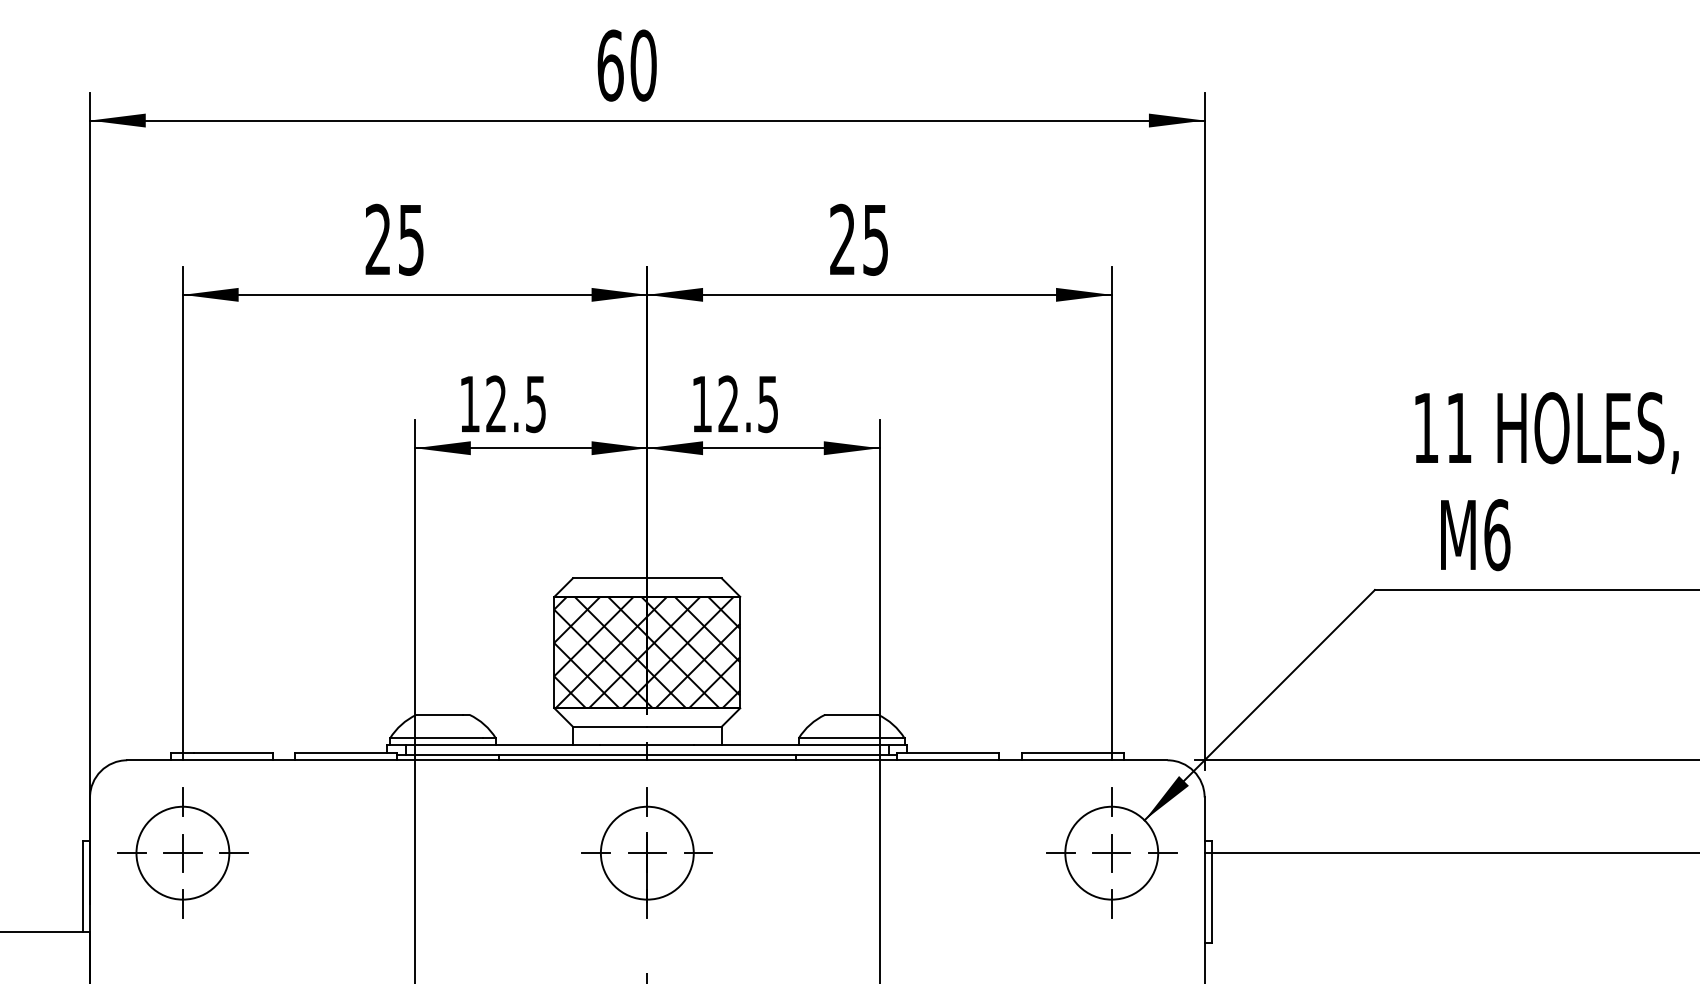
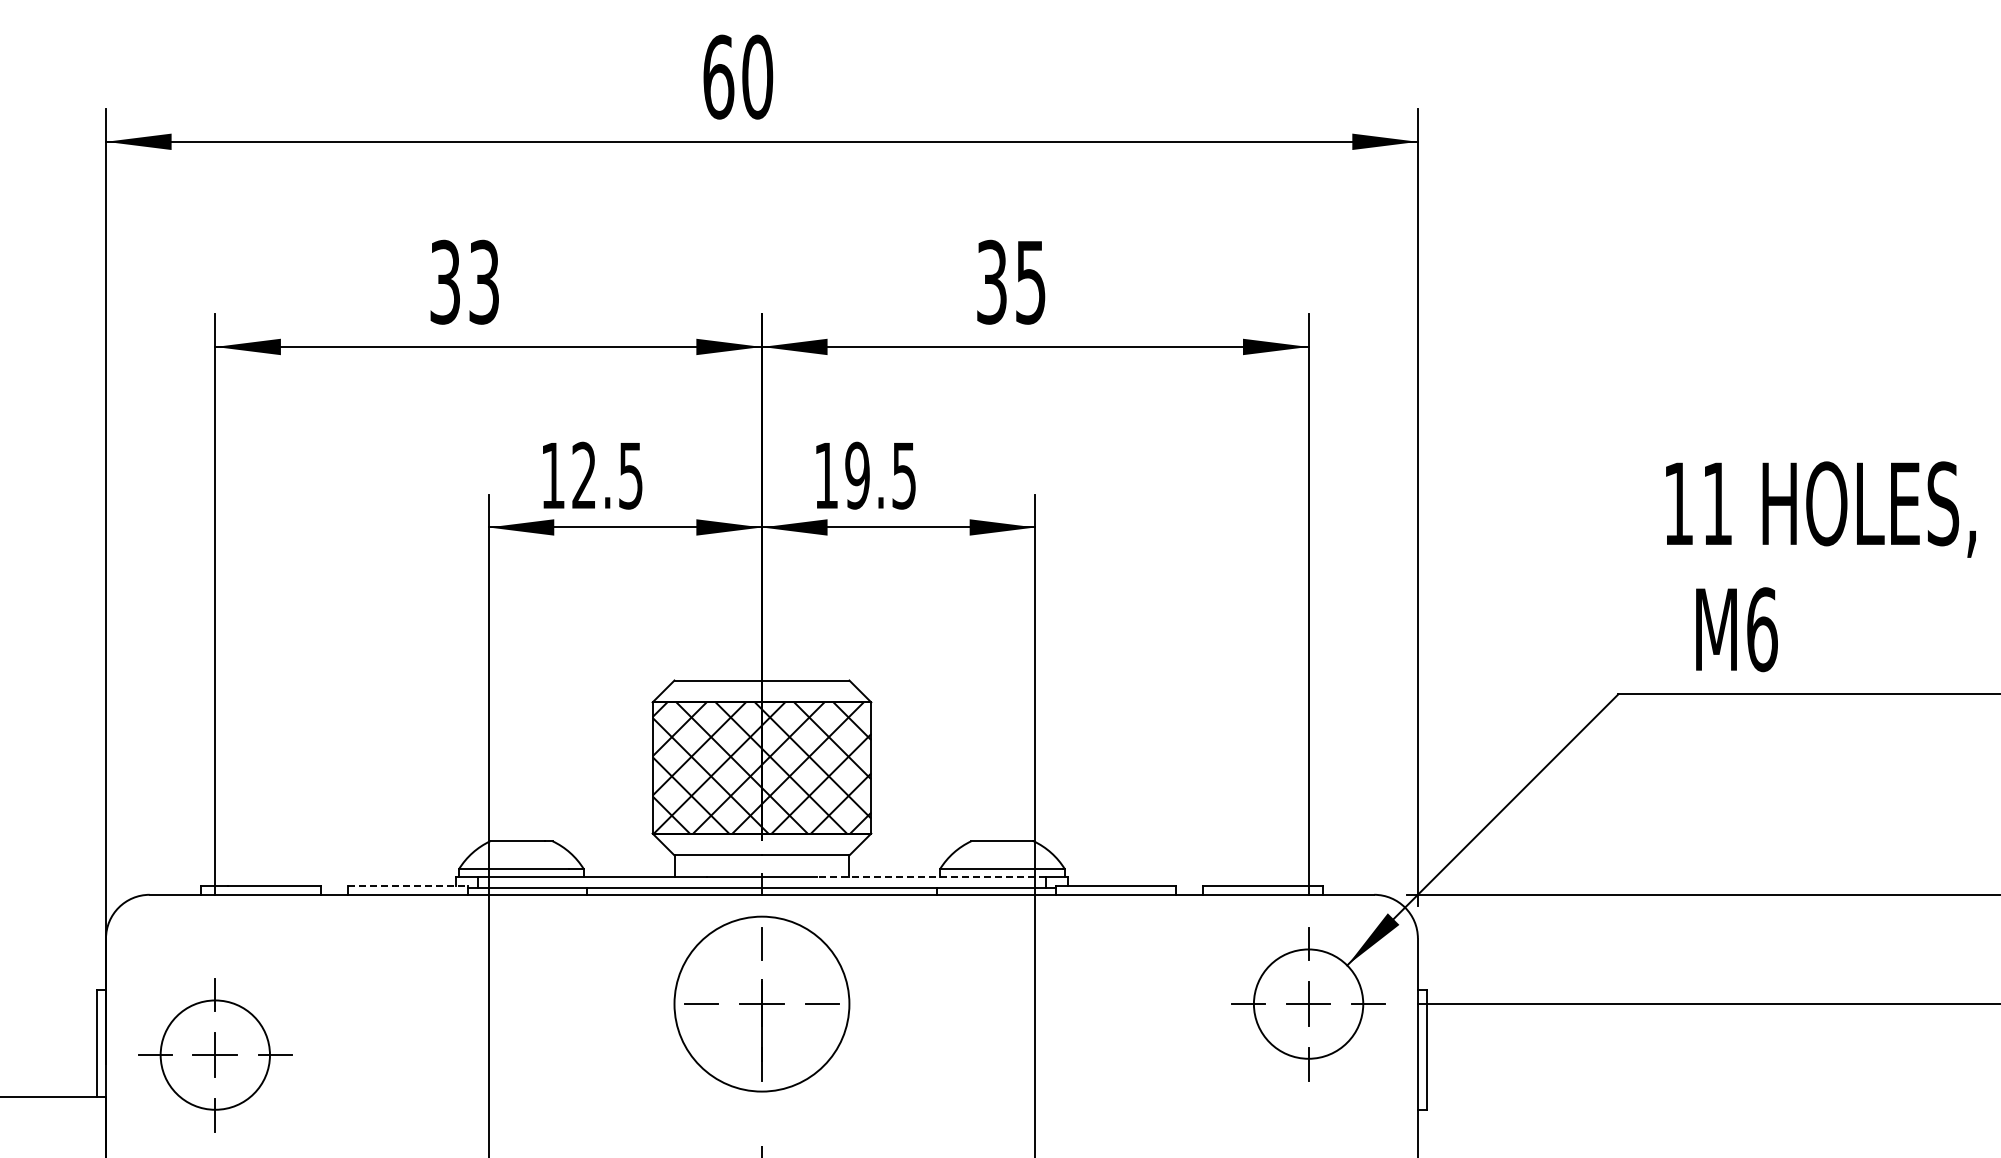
text: (394, 239) -> (464, 281), 25 -> 33
text: (842, 240) -> (991, 282), 25 -> 35
text: (728, 404) -> (857, 475), 12.5 -> 19.5
line: (791, 745) -> (931, 877), solid -> dashed
line: (347, 753) -> (408, 886), solid -> dashed
circle: (646, 852) -> (761, 1003), size x1.6
part: (183, 853) -> (215, 1055), moved

